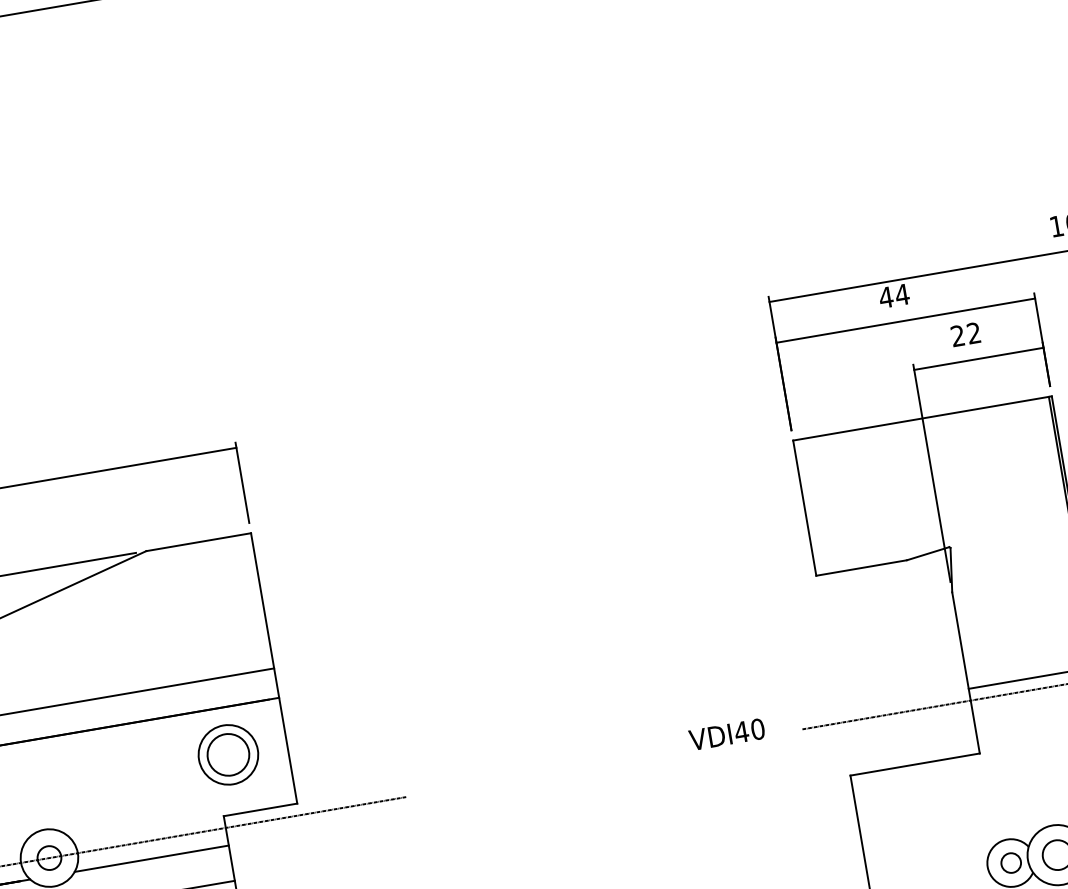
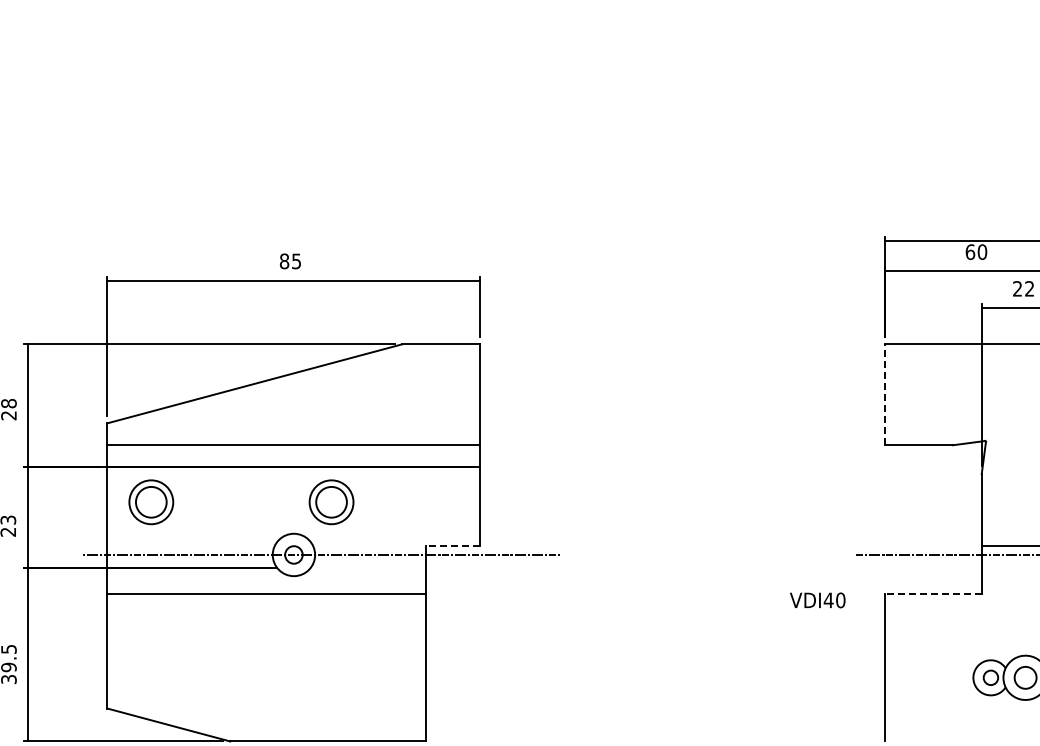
text: (894, 295) -> (976, 251), 44 -> 60
line: (805, 507) -> (885, 394), solid -> dashed
text: (726, 734) -> (817, 600), moved
part: (228, 755) -> (331, 502), moved
line: (913, 764) -> (932, 594), solid -> dashed
line: (259, 810) -> (452, 546), solid -> dashed
line: (151, 859) -> (367, 568), removed

